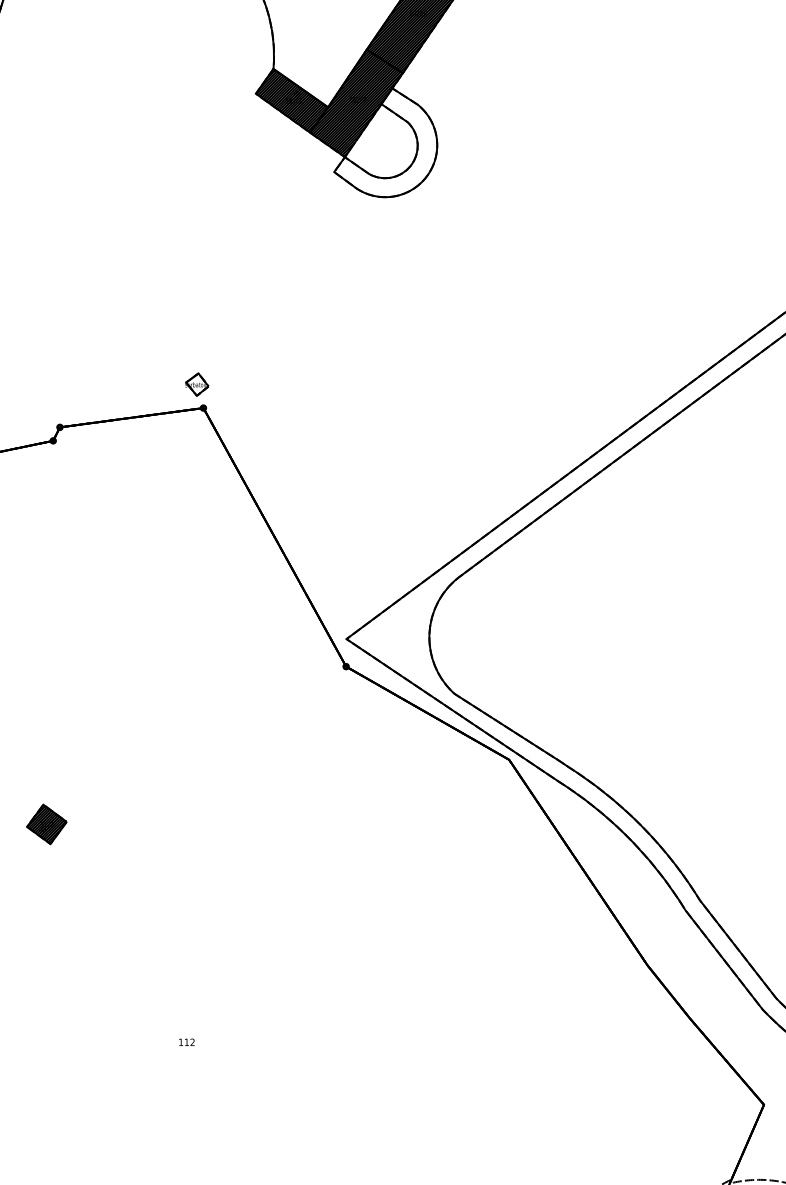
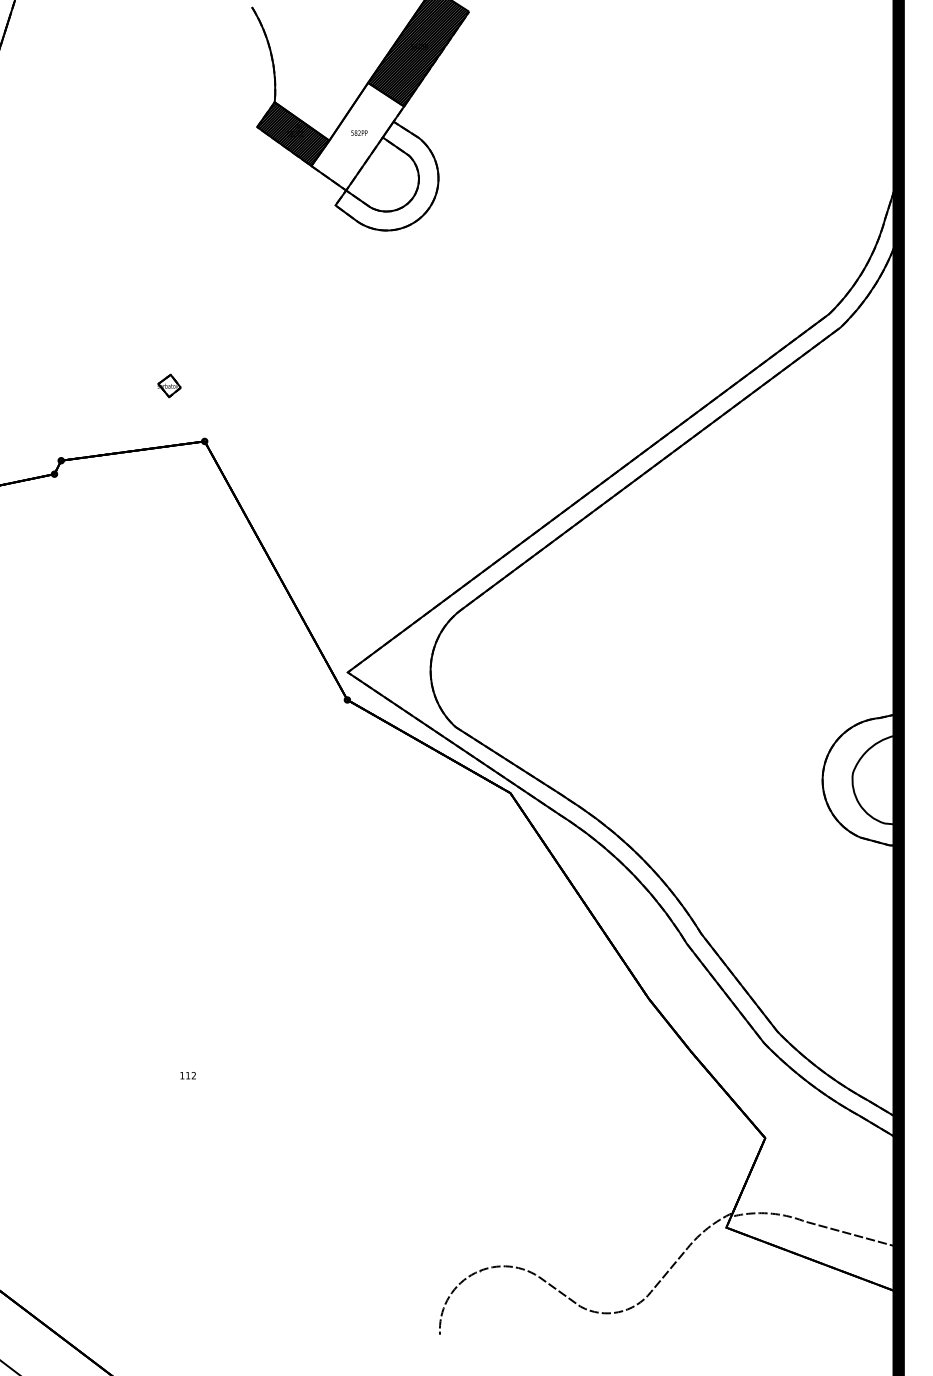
hatch: (356, 103) -> (357, 136), removed
part: (197, 384) -> (169, 385), moved
part: (46, 824) -> (47, 857), removed

